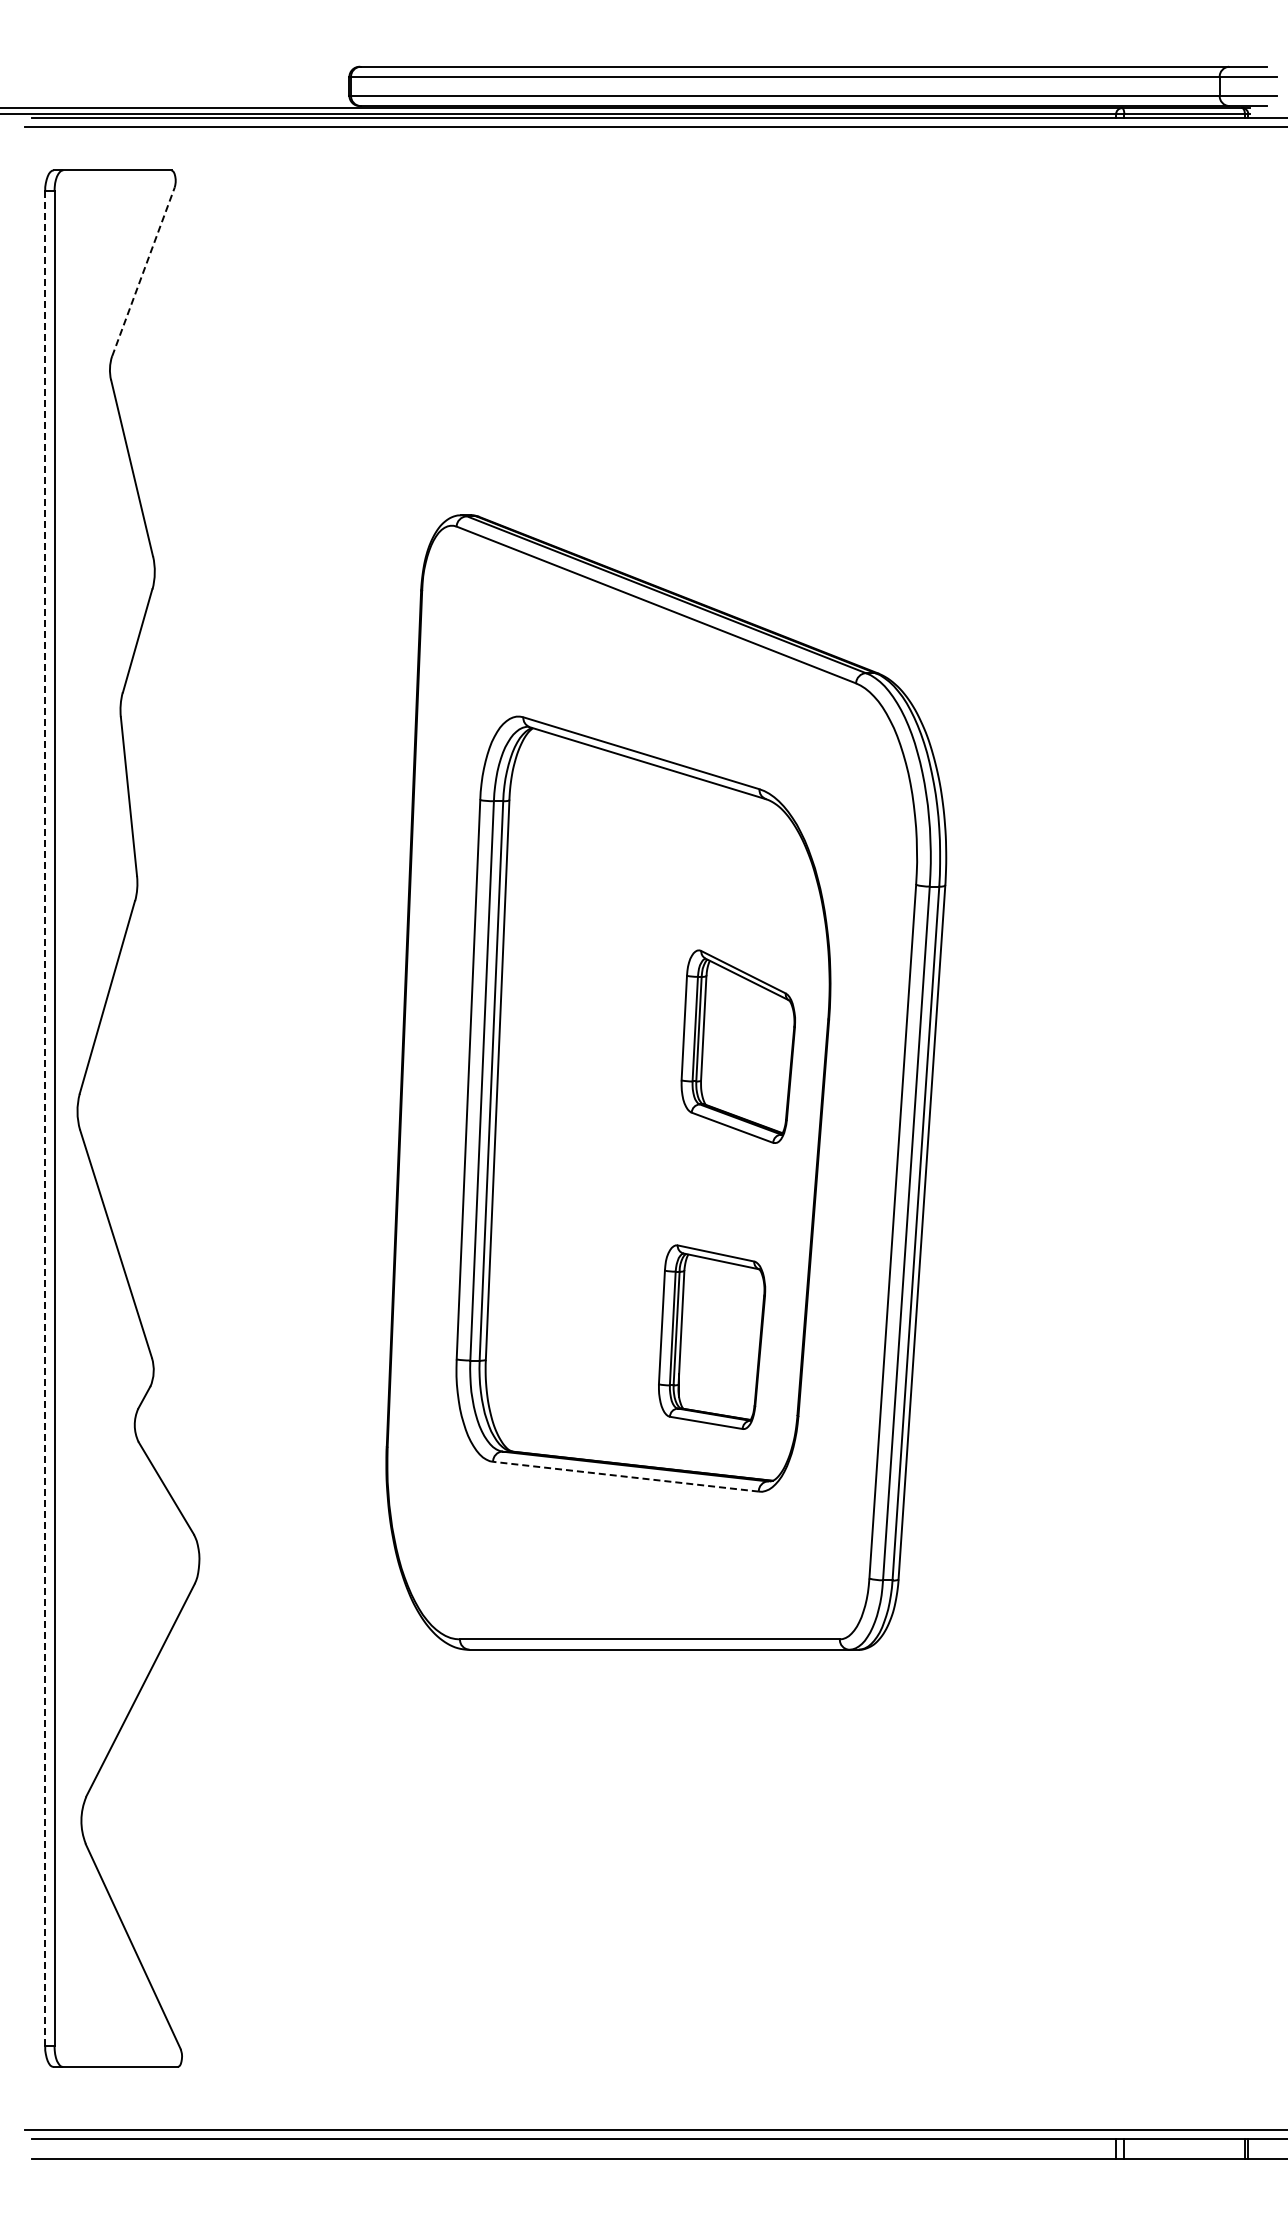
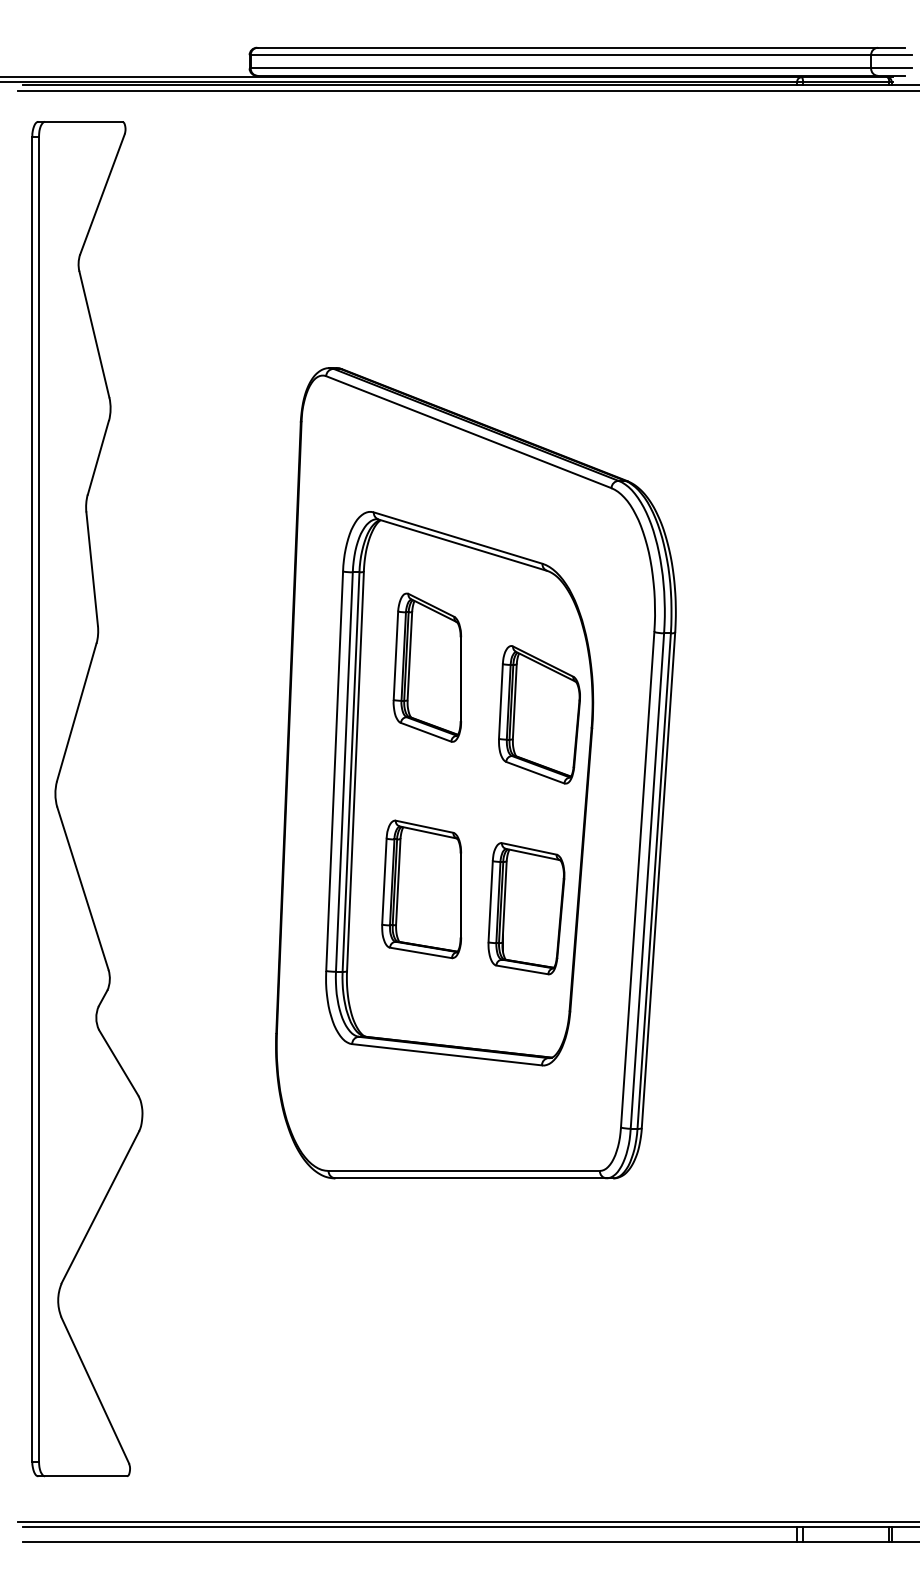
line: (143, 271) -> (102, 194), dashed -> solid
part: (598, 934) -> (427, 667), added
part: (737, 1046) -> (538, 714), moved
line: (45, 1118) -> (32, 798), dashed -> solid
part: (590, 1245) -> (421, 889), added
part: (712, 1336) -> (526, 908), moved
line: (625, 1476) -> (446, 1054), dashed -> solid

